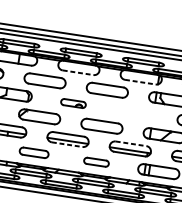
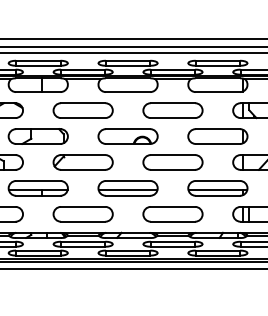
line: (78, 73) -> (128, 92), dashed -> solid
line: (140, 82) -> (218, 92), dashed -> solid
part: (73, 103) -> (127, 136), size x1.67
part: (135, 112) -> (217, 136), added
line: (131, 143) -> (218, 180), dashed -> solid
line: (67, 144) -> (128, 195), dashed -> solid
part: (33, 152) -> (82, 214), size x1.43
part: (96, 162) -> (172, 214), size x1.67

